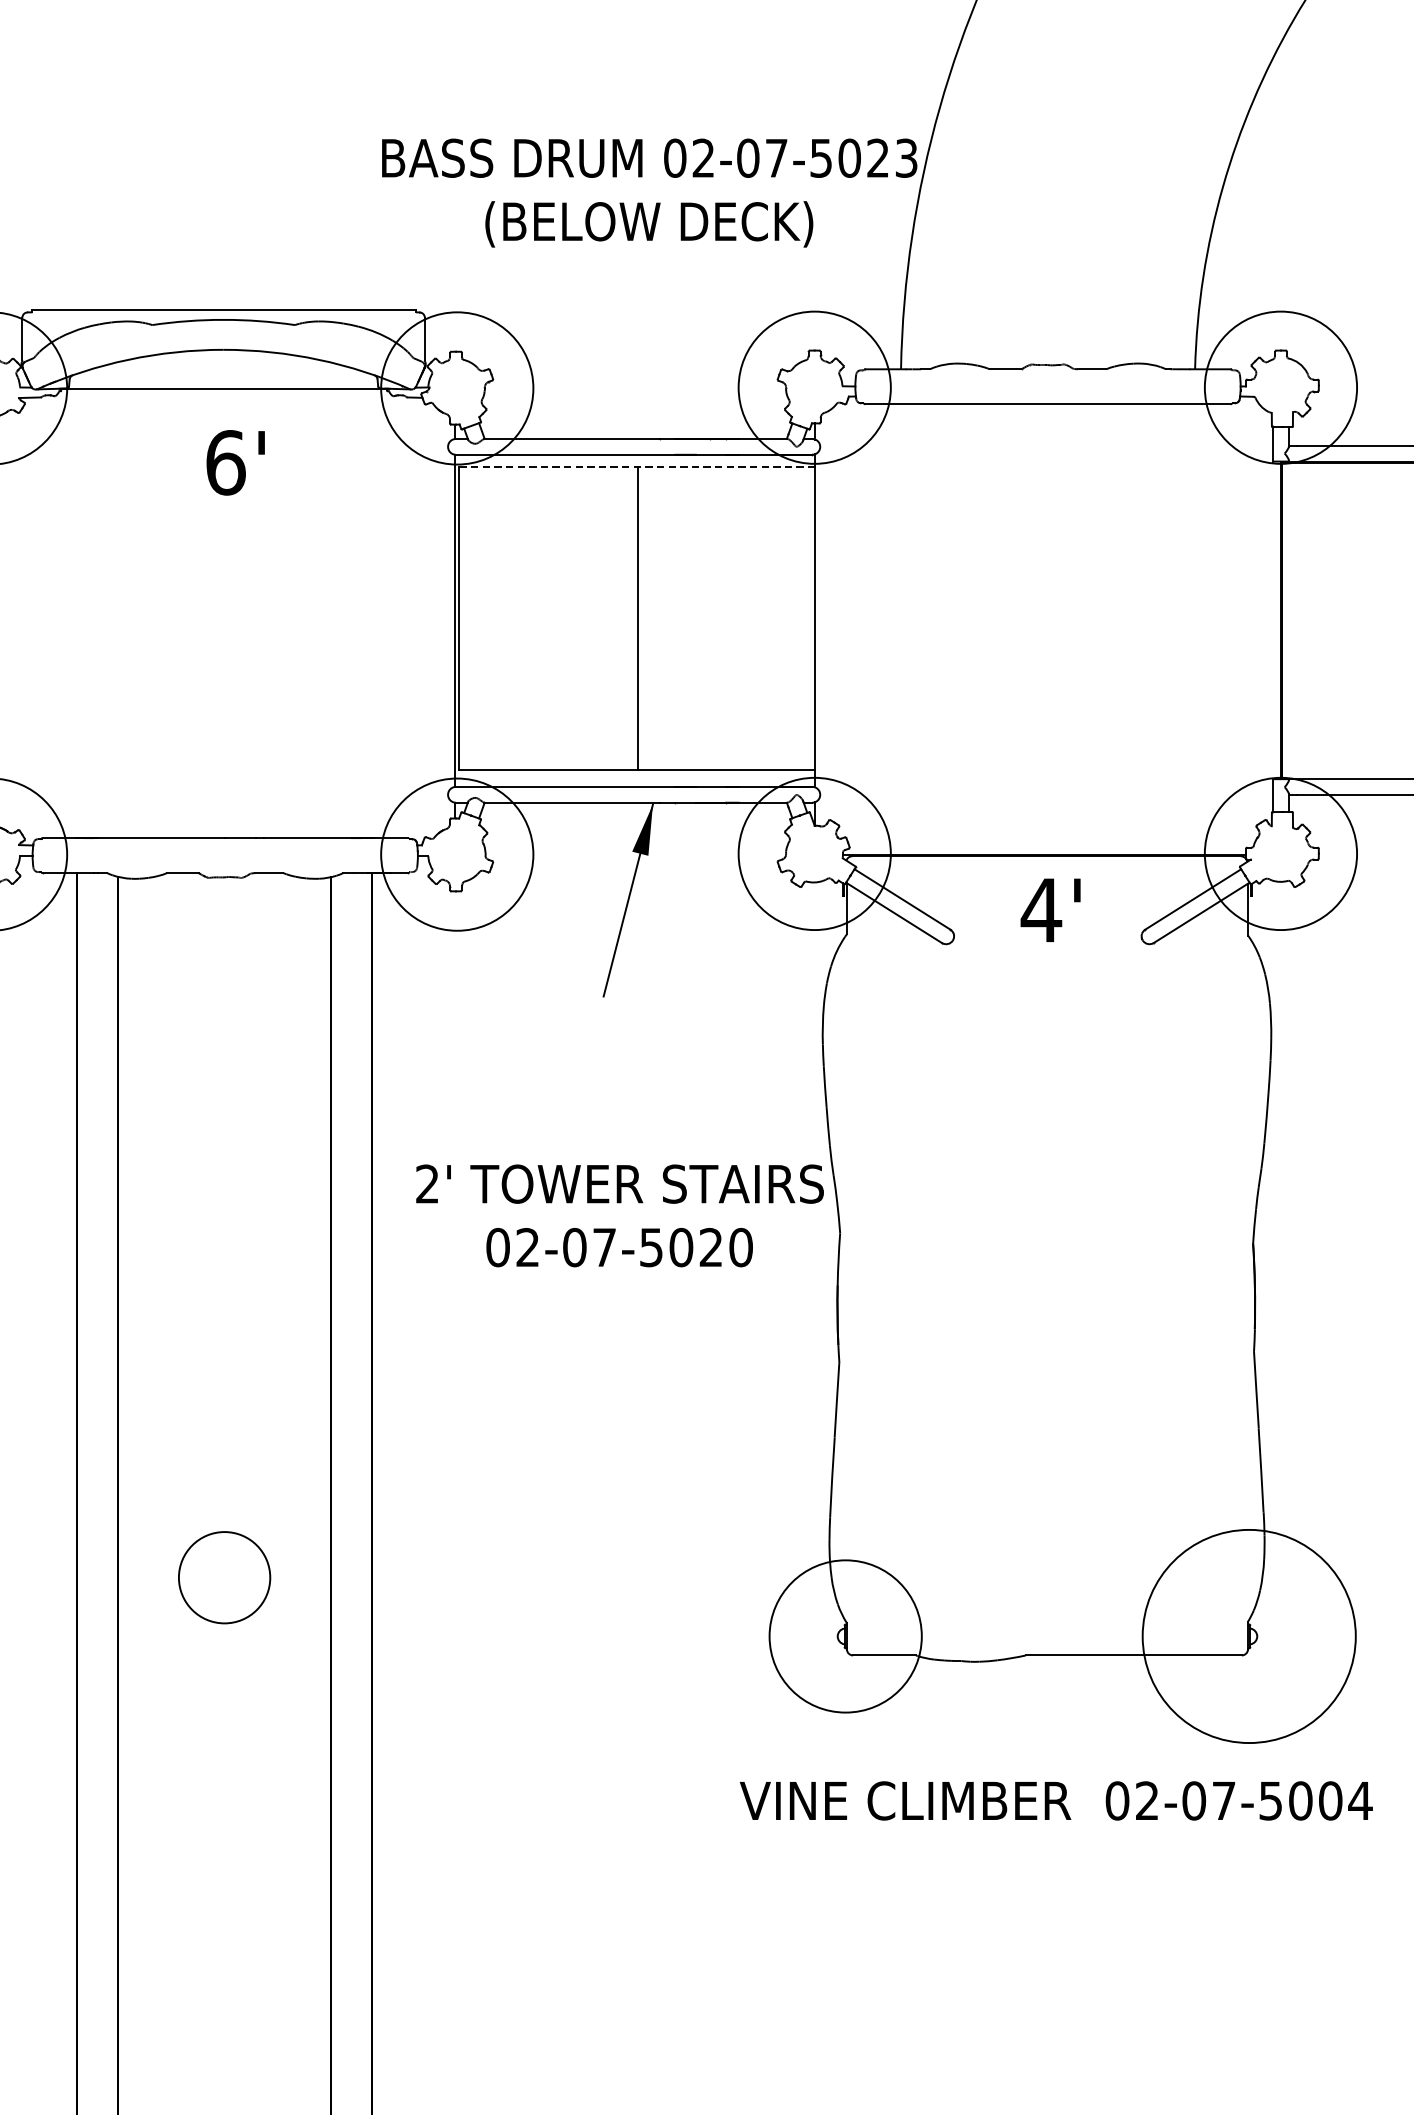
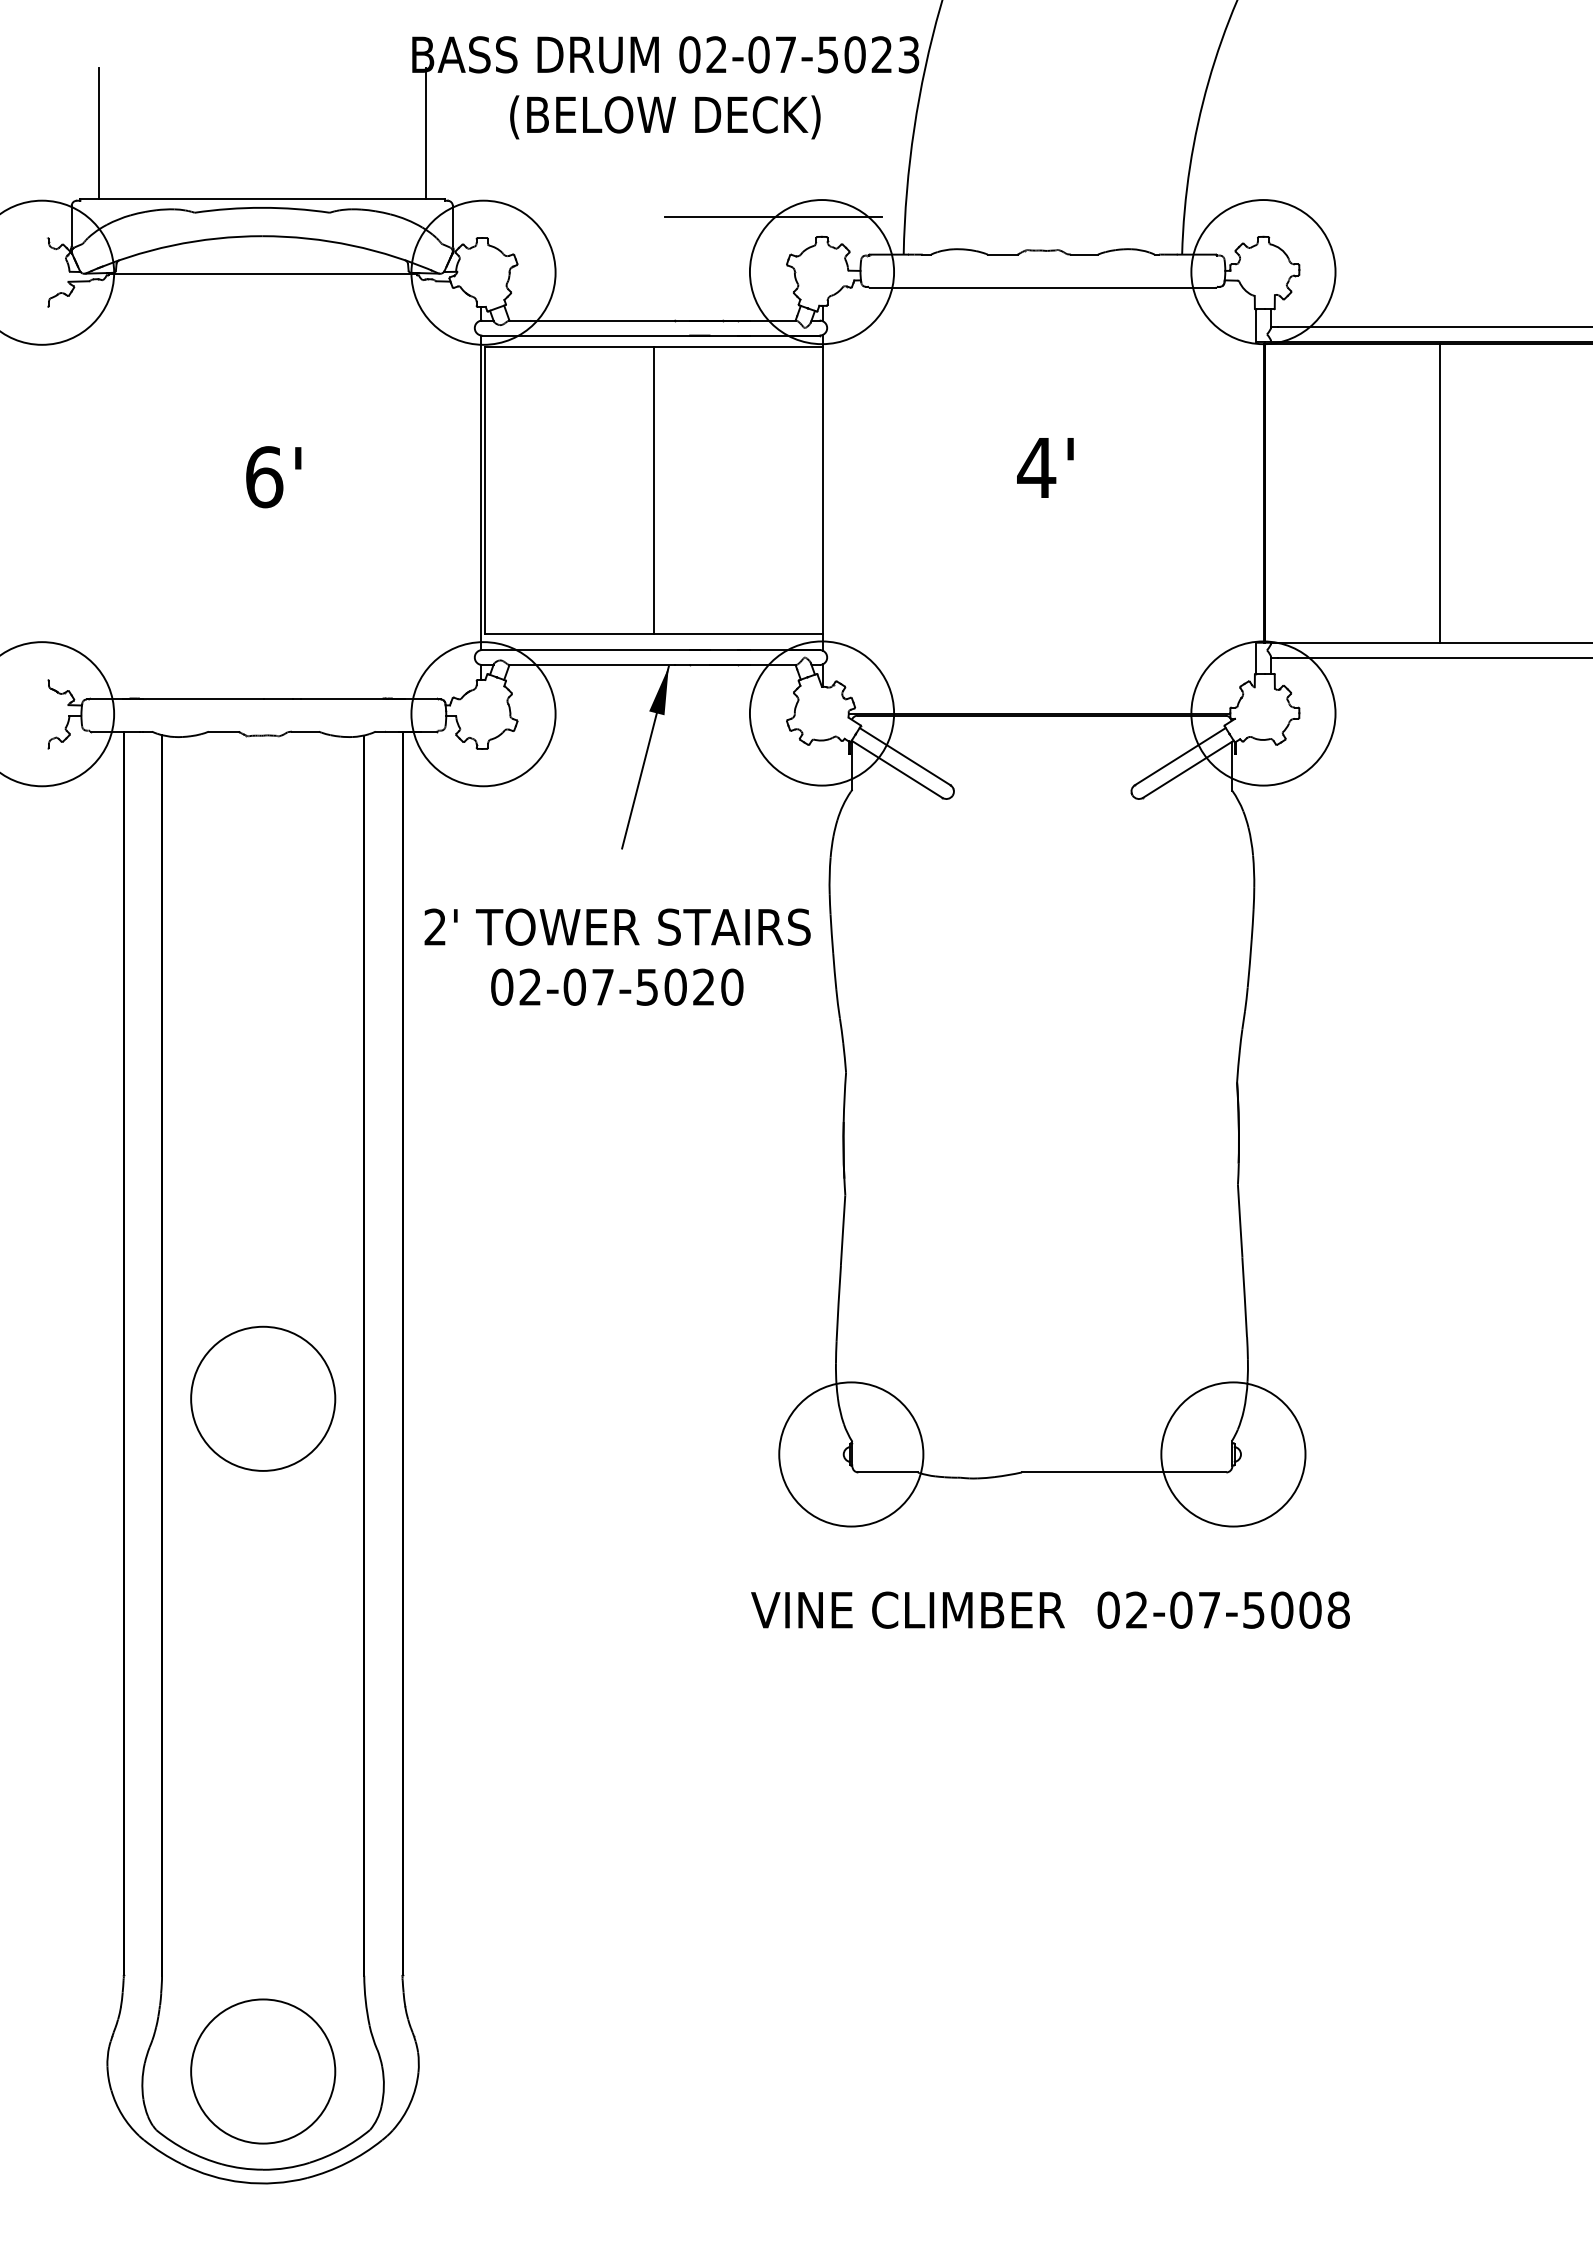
line: (51, 240) -> (99, 132), added
line: (395, 240) -> (425, 132), added
line: (763, 329) -> (773, 216), added
text: (235, 463) -> (273, 477), moved
line: (636, 466) -> (653, 346), dashed -> solid
text: (1050, 909) -> (1045, 467), moved
text: (619, 1215) -> (617, 956), moved
circle: (224, 1577) -> (263, 1398), size x1.67
circle: (1249, 1636) -> (1233, 1454), size x0.71
text: (1360, 1800) -> (1338, 1609), 02-07-5004 -> 02-07-5008

